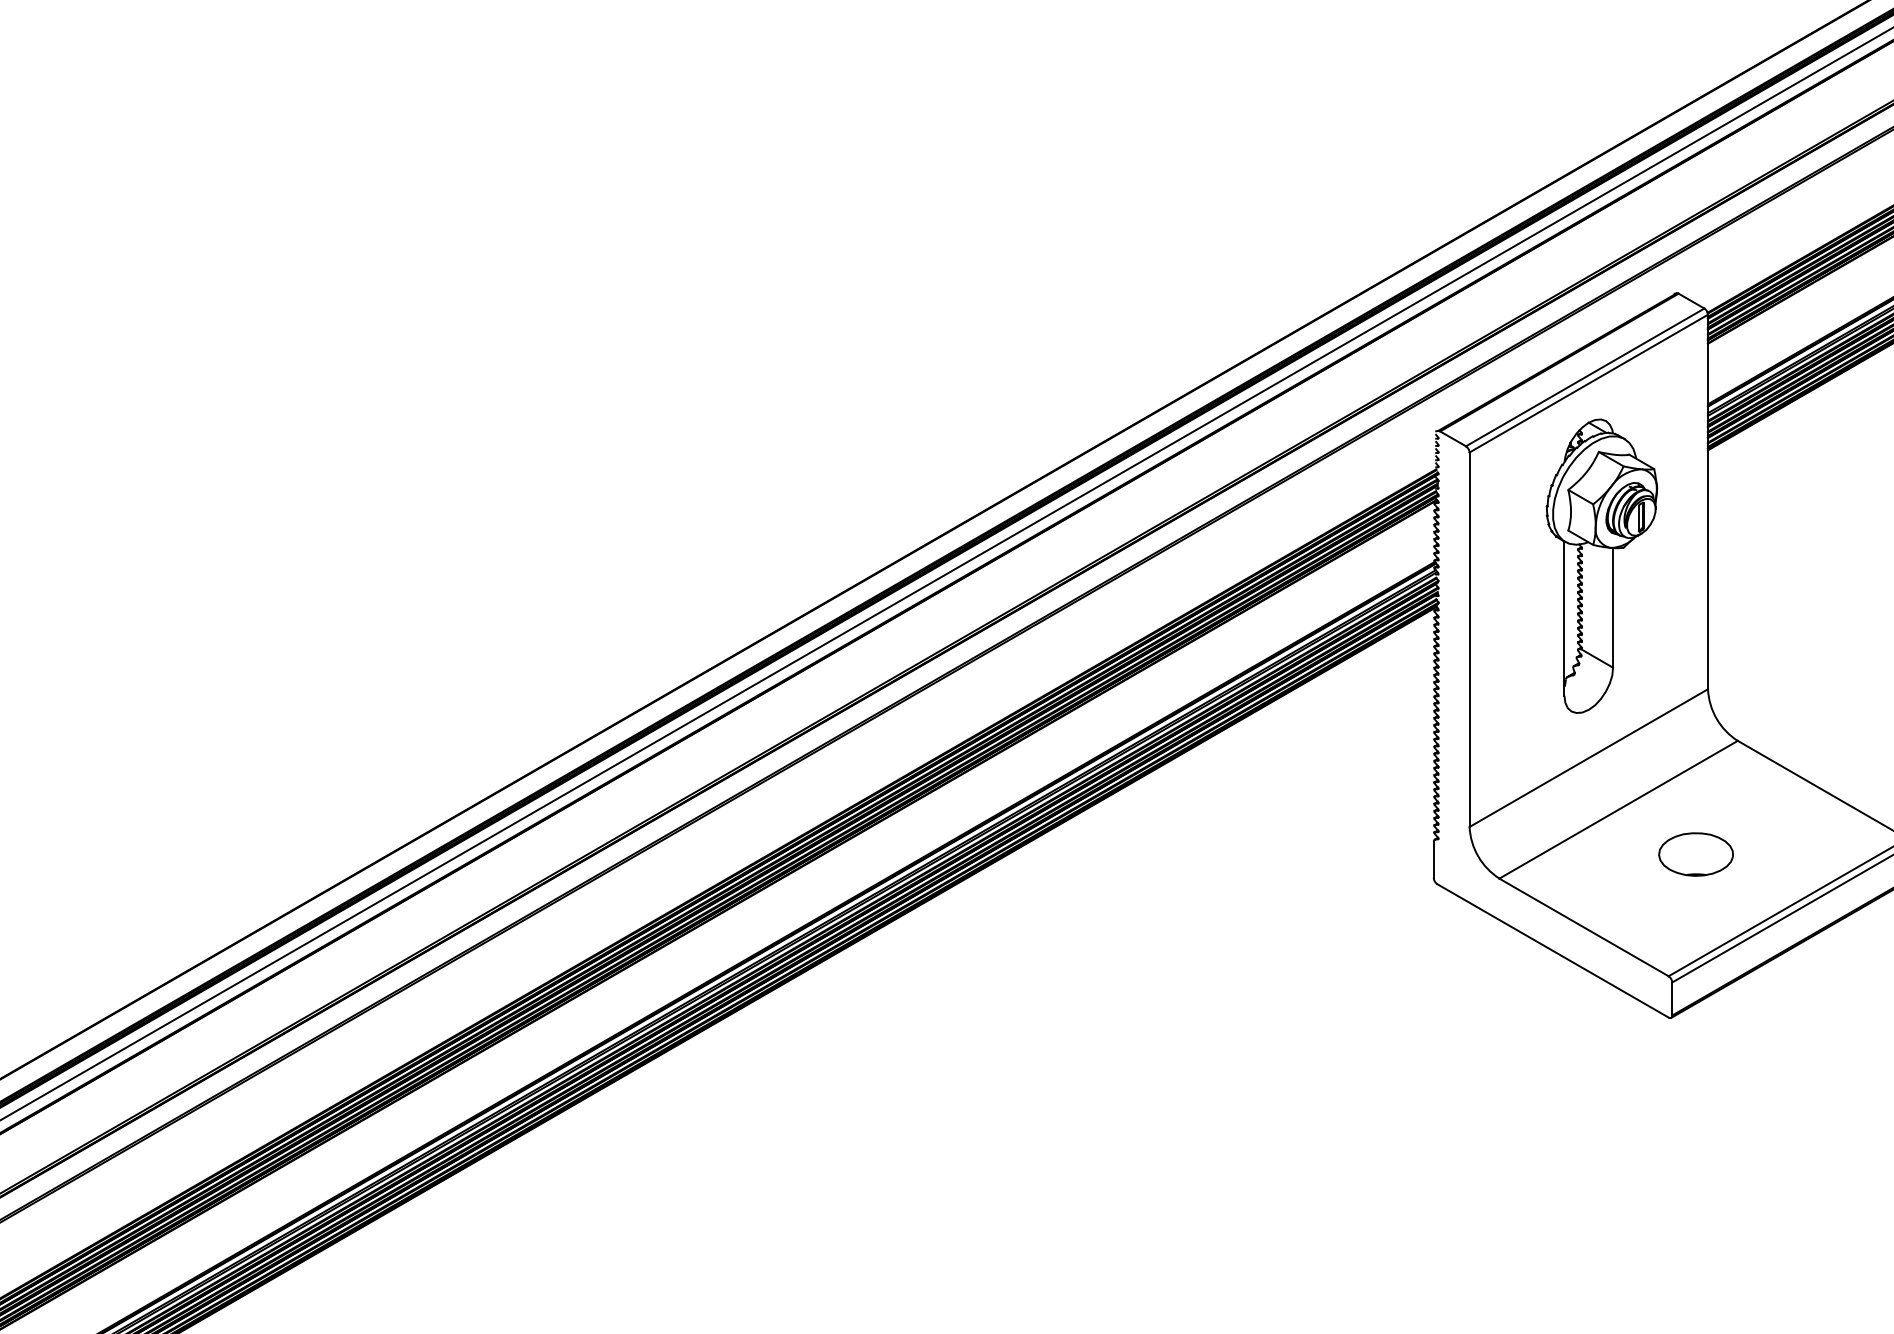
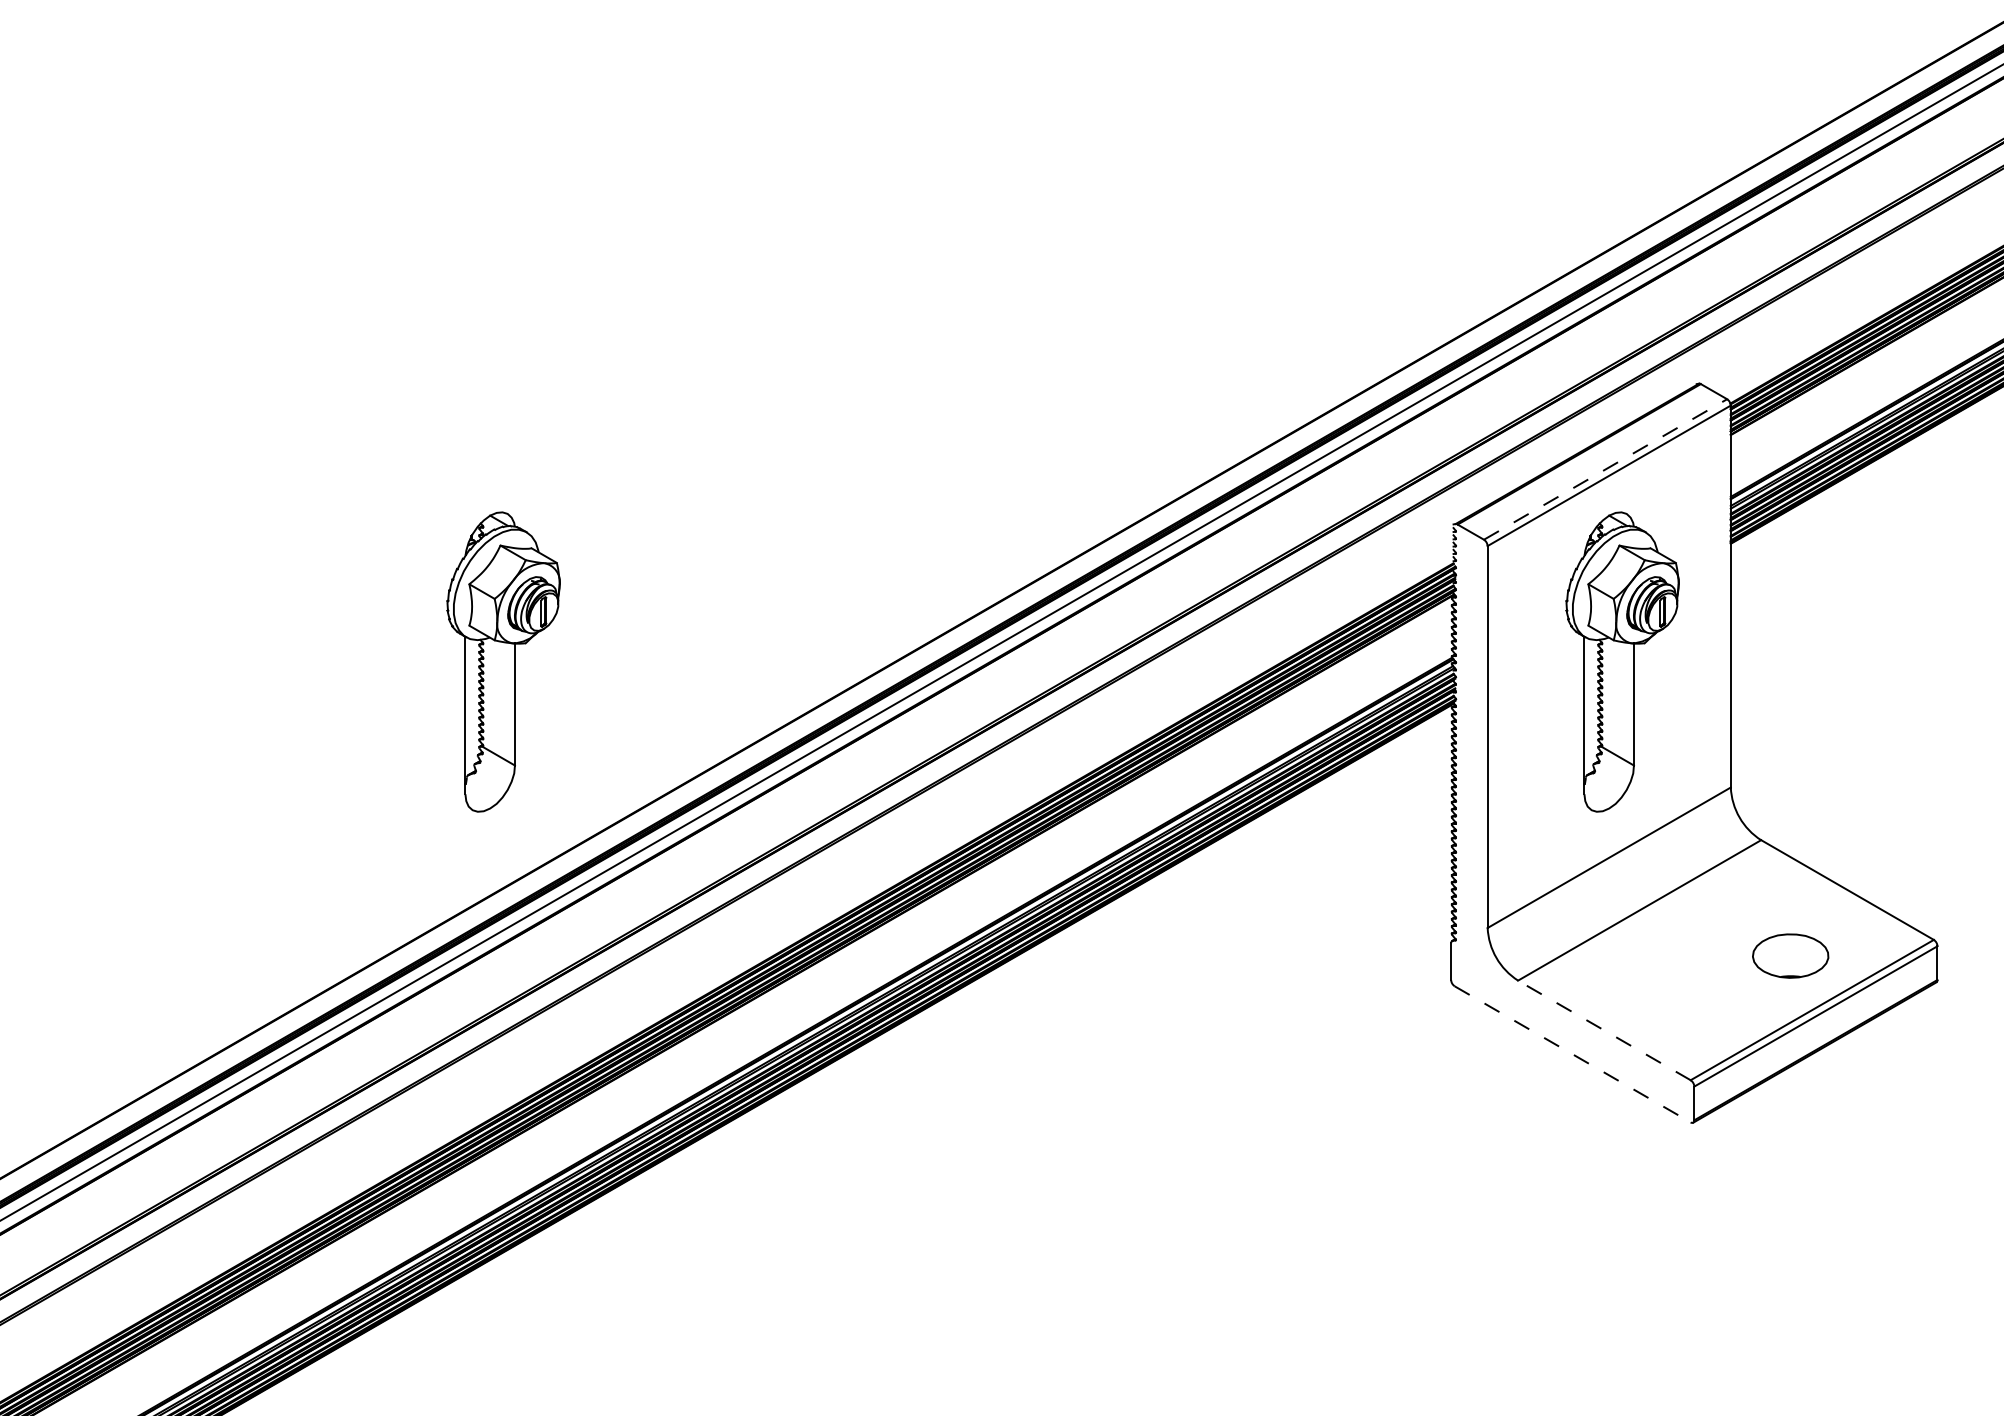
line: (1586, 377) -> (1606, 469), solid -> dashed
part: (504, 565) -> (503, 661), added
part: (1695, 853) -> (1790, 955), moved
line: (1584, 927) -> (1604, 1030), solid -> dashed
line: (1553, 951) -> (1573, 1054), solid -> dashed

